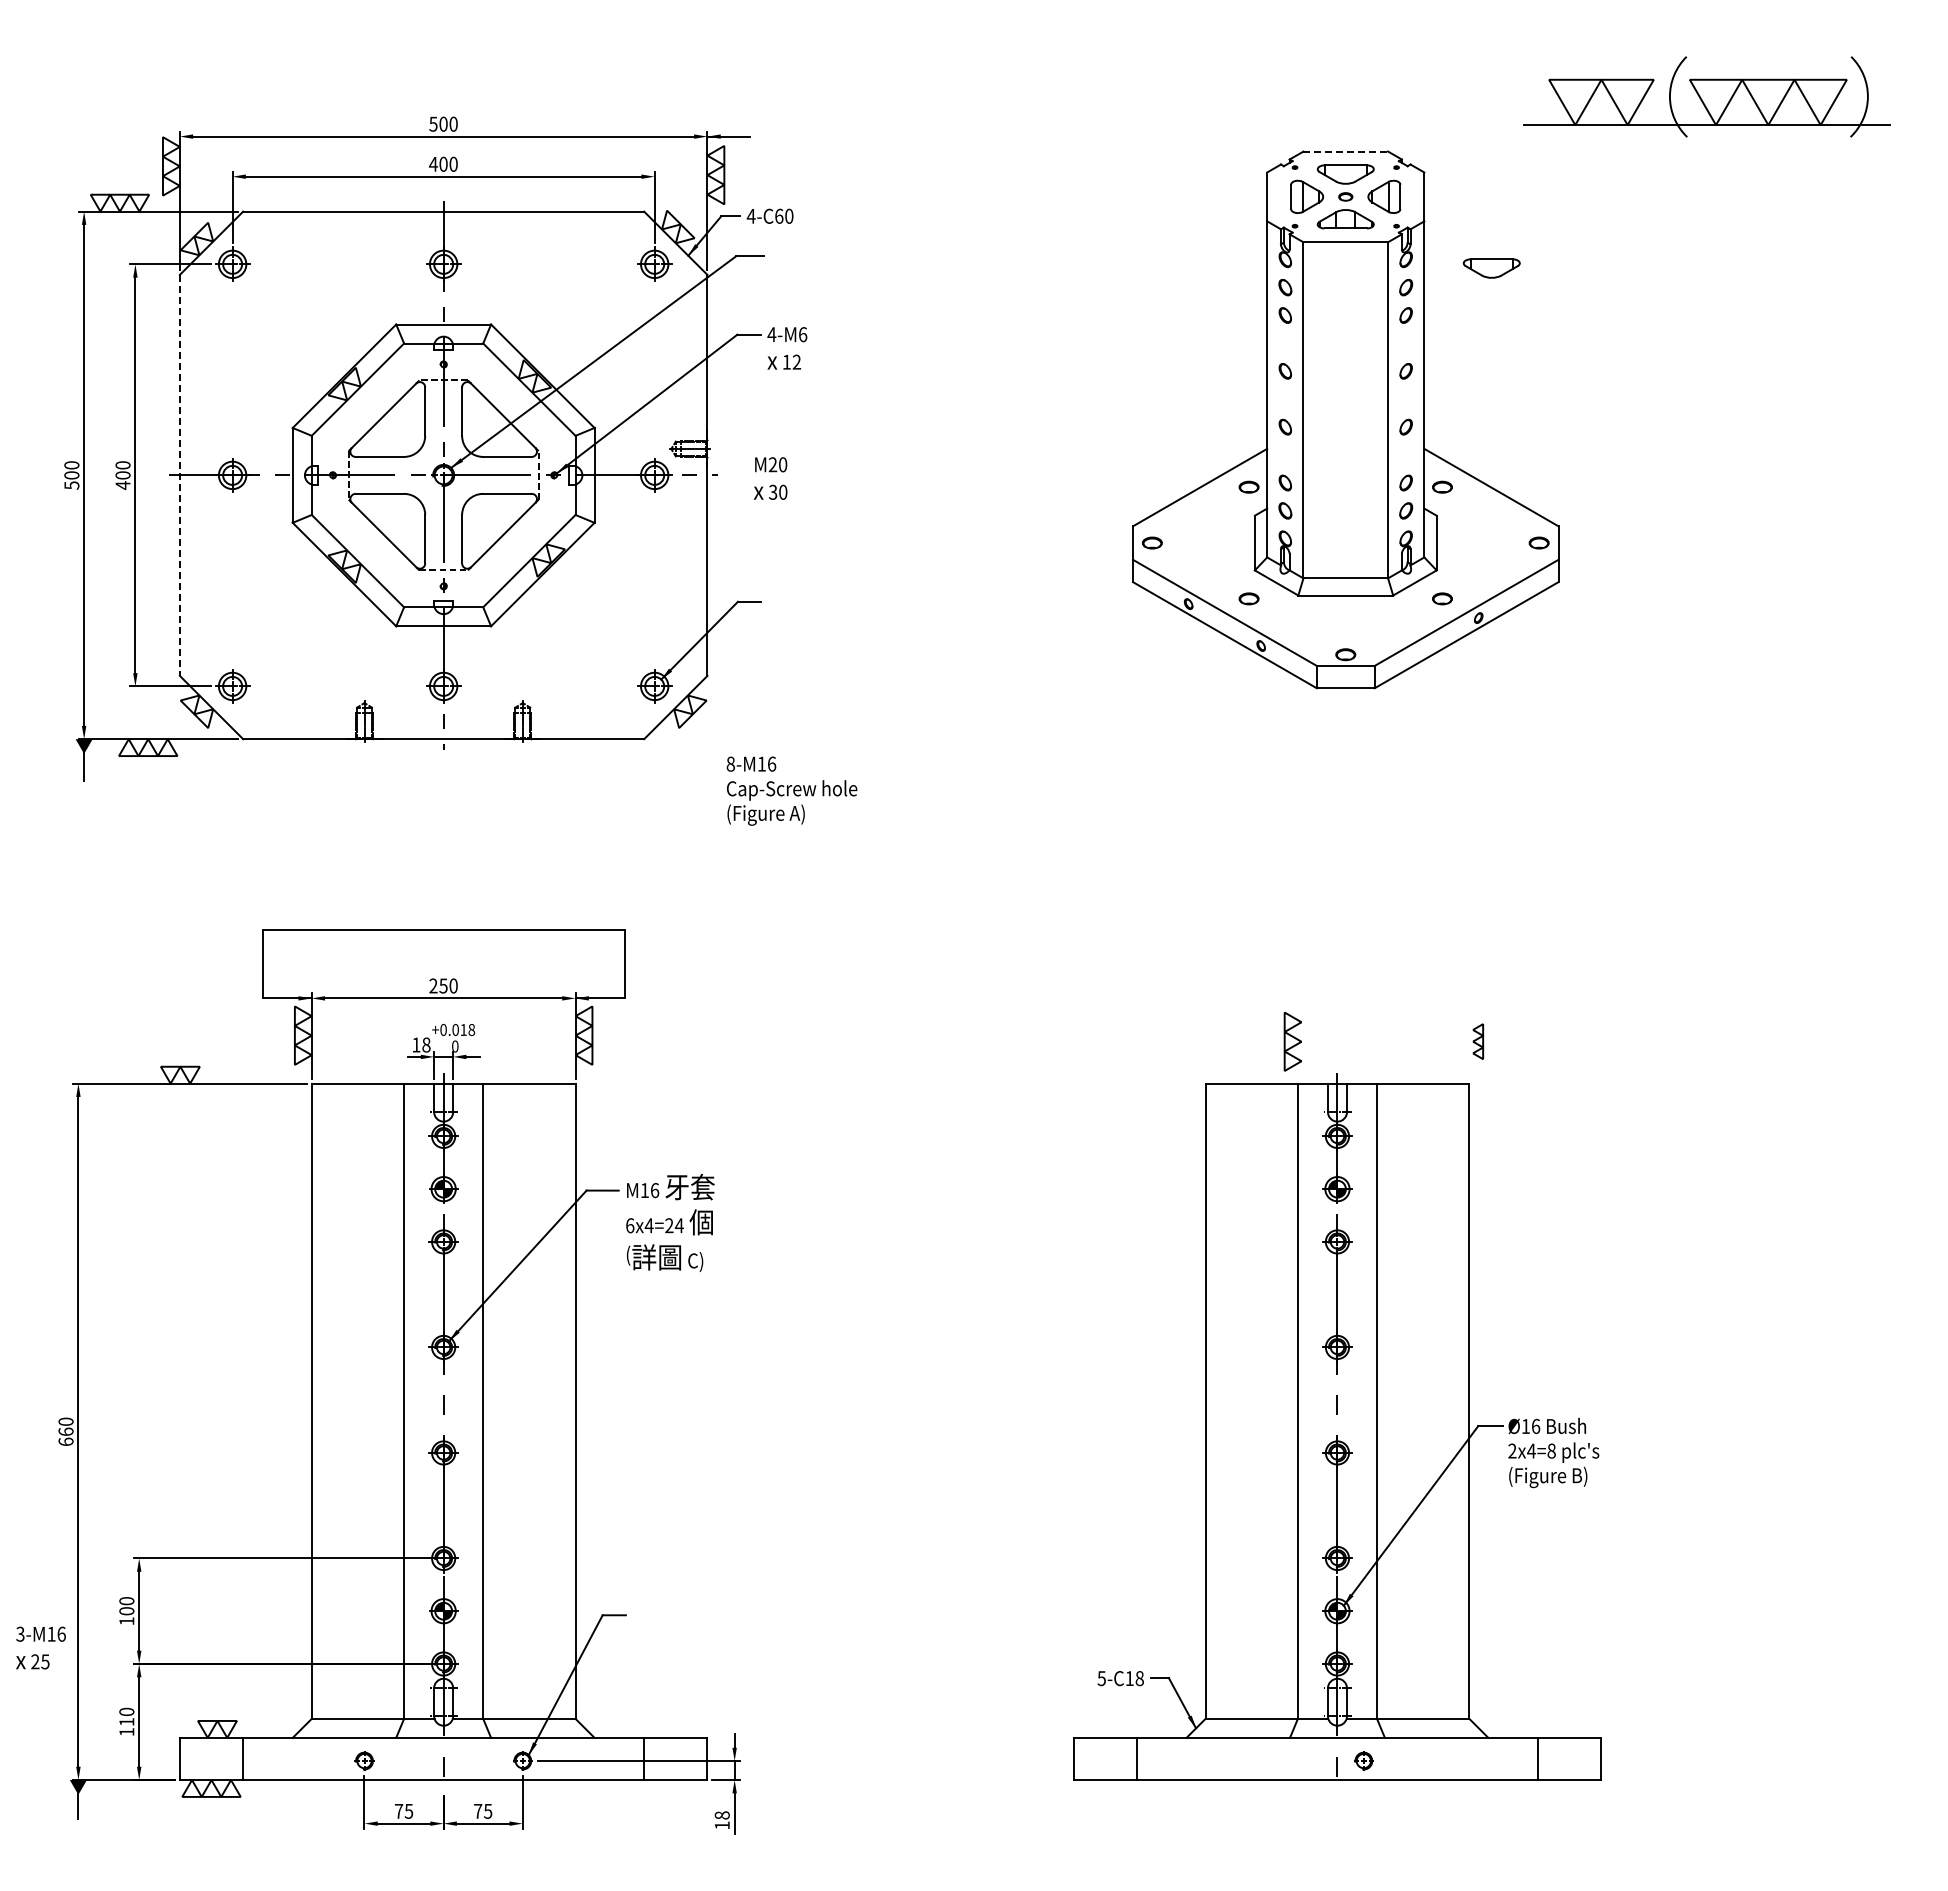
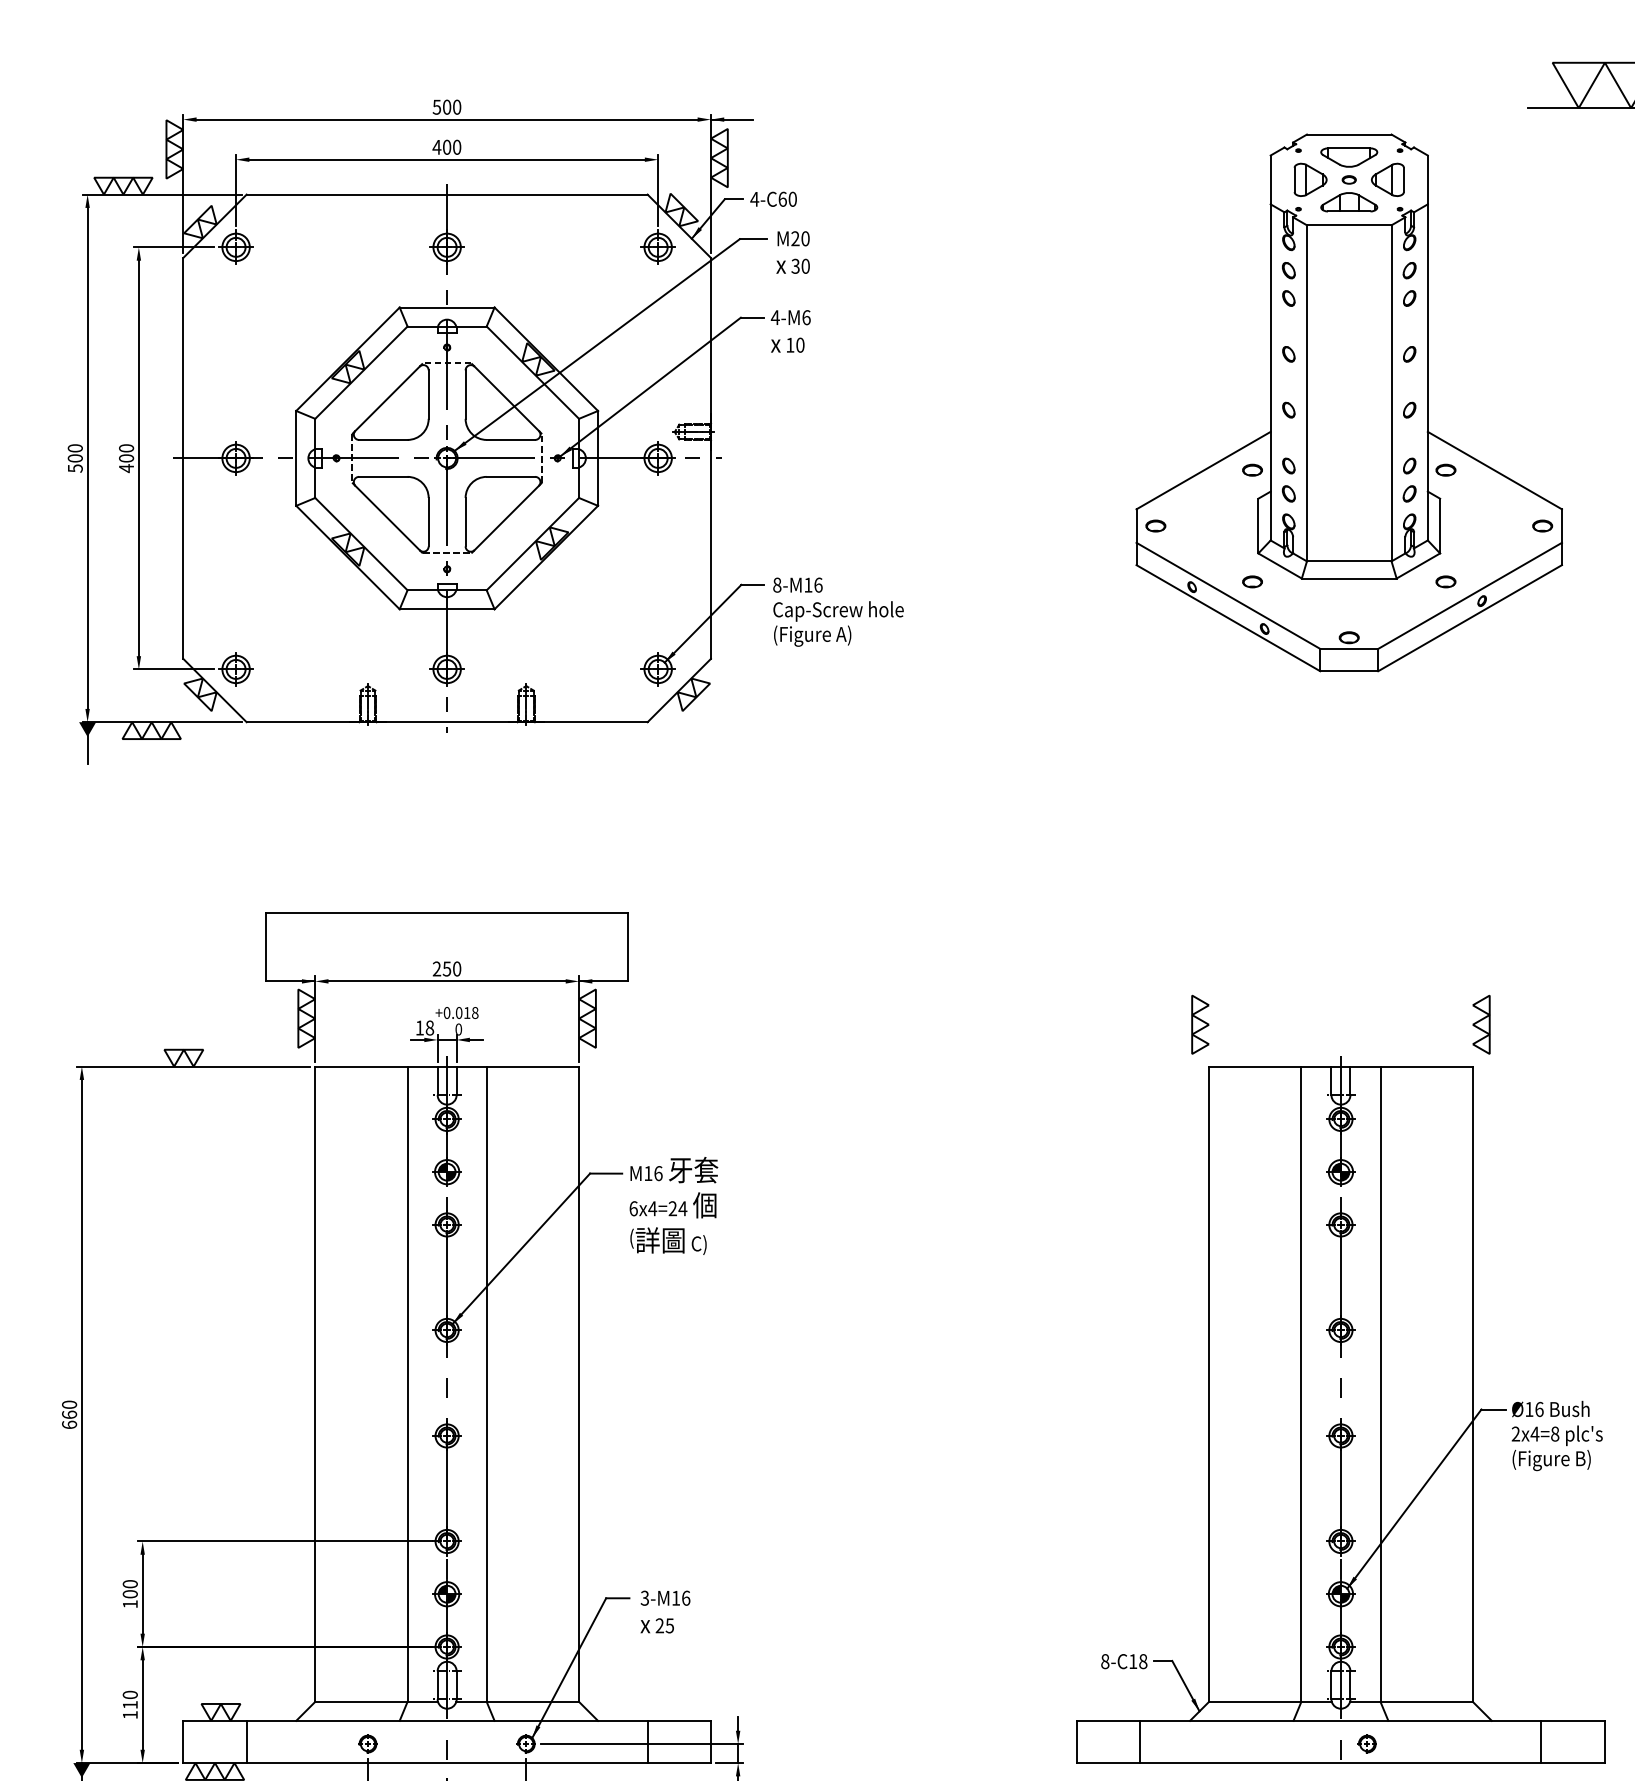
line: (1346, 151) -> (1349, 134), dashed -> solid
part: (1491, 268) -> (1494, 251), removed
text: (796, 361) -> (799, 344), 12 -> 10
line: (179, 475) -> (182, 458), dashed -> solid
text: (770, 478) -> (792, 252), moved
text: (791, 790) -> (837, 611), moved
part: (1292, 1041) -> (1199, 1024), moved
part: (1478, 1041) -> (1481, 1024), size x1.67
text: (40, 1647) -> (664, 1611), moved
text: (1101, 1678) -> (1104, 1661), 5-C18 -> 8-C18

